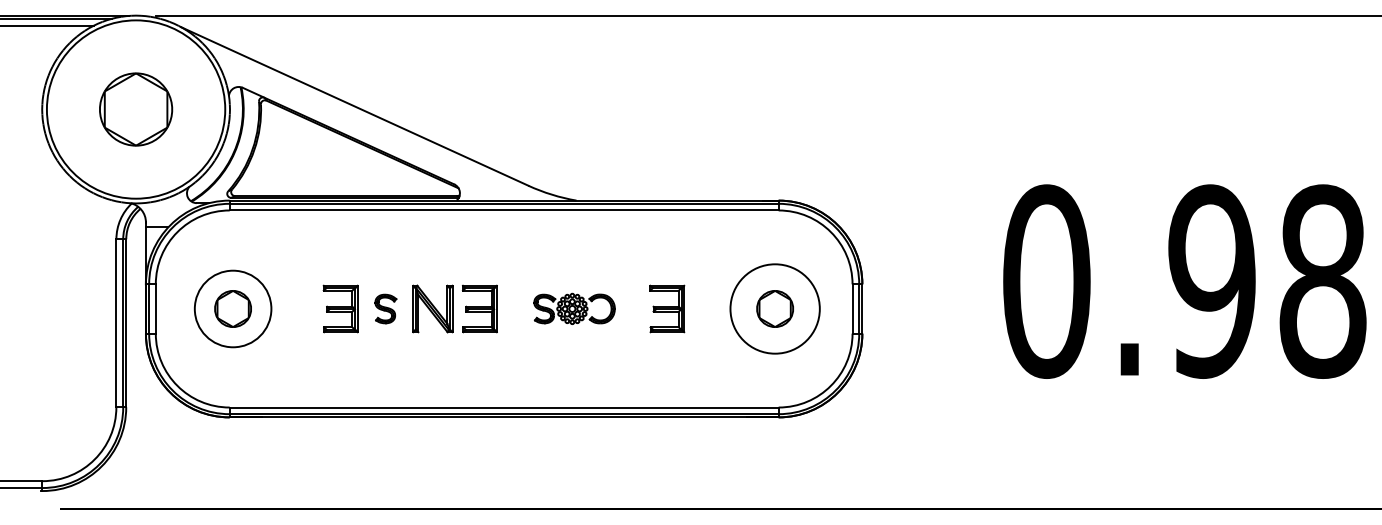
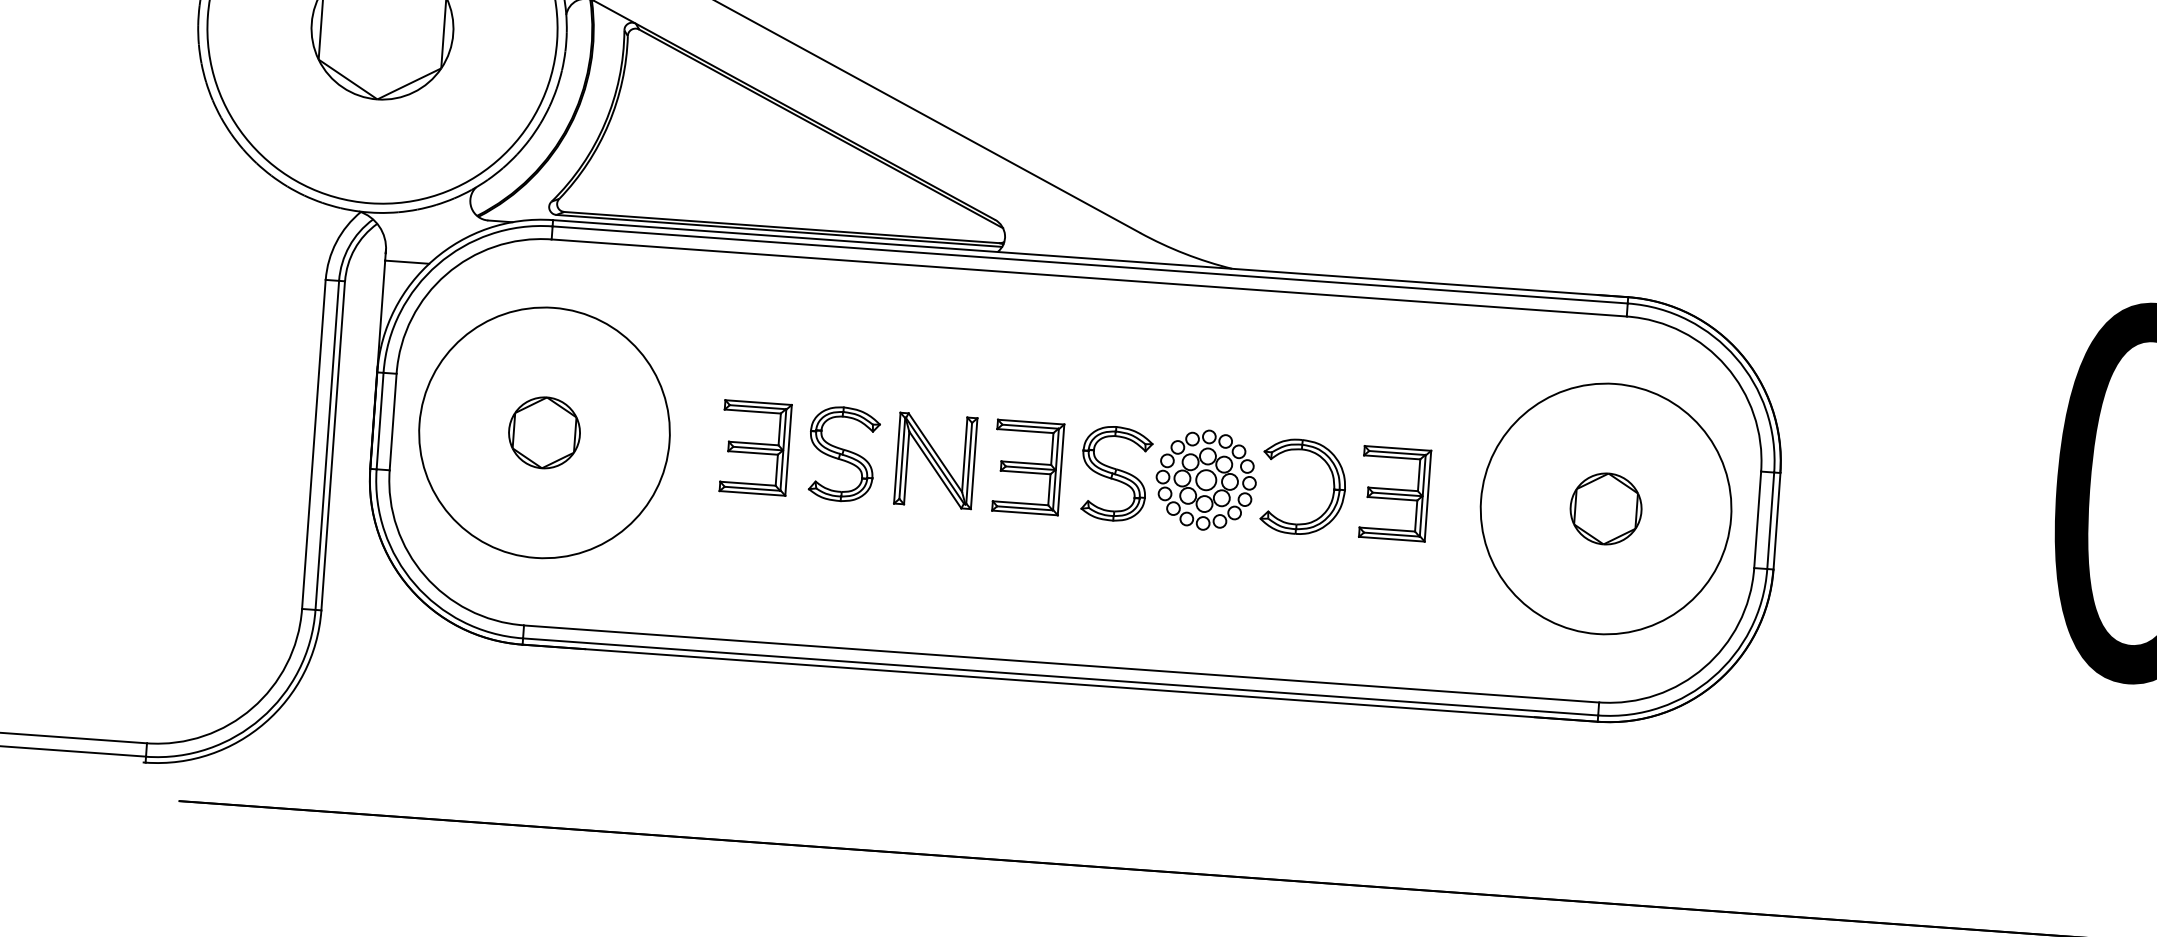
circle: (232, 308) -> (543, 431), size x1.67
part: (385, 308) -> (843, 453), size x1.67
part: (574, 308) -> (1213, 479), size x1.67
circle: (774, 308) -> (1604, 507), size x1.43

